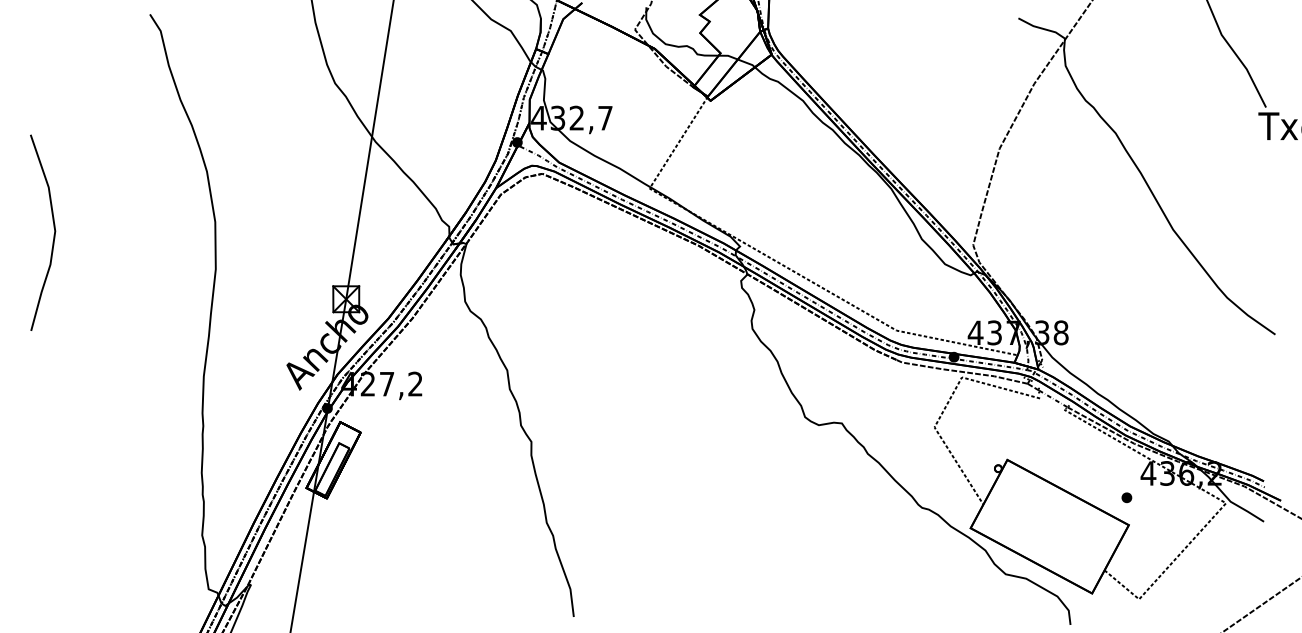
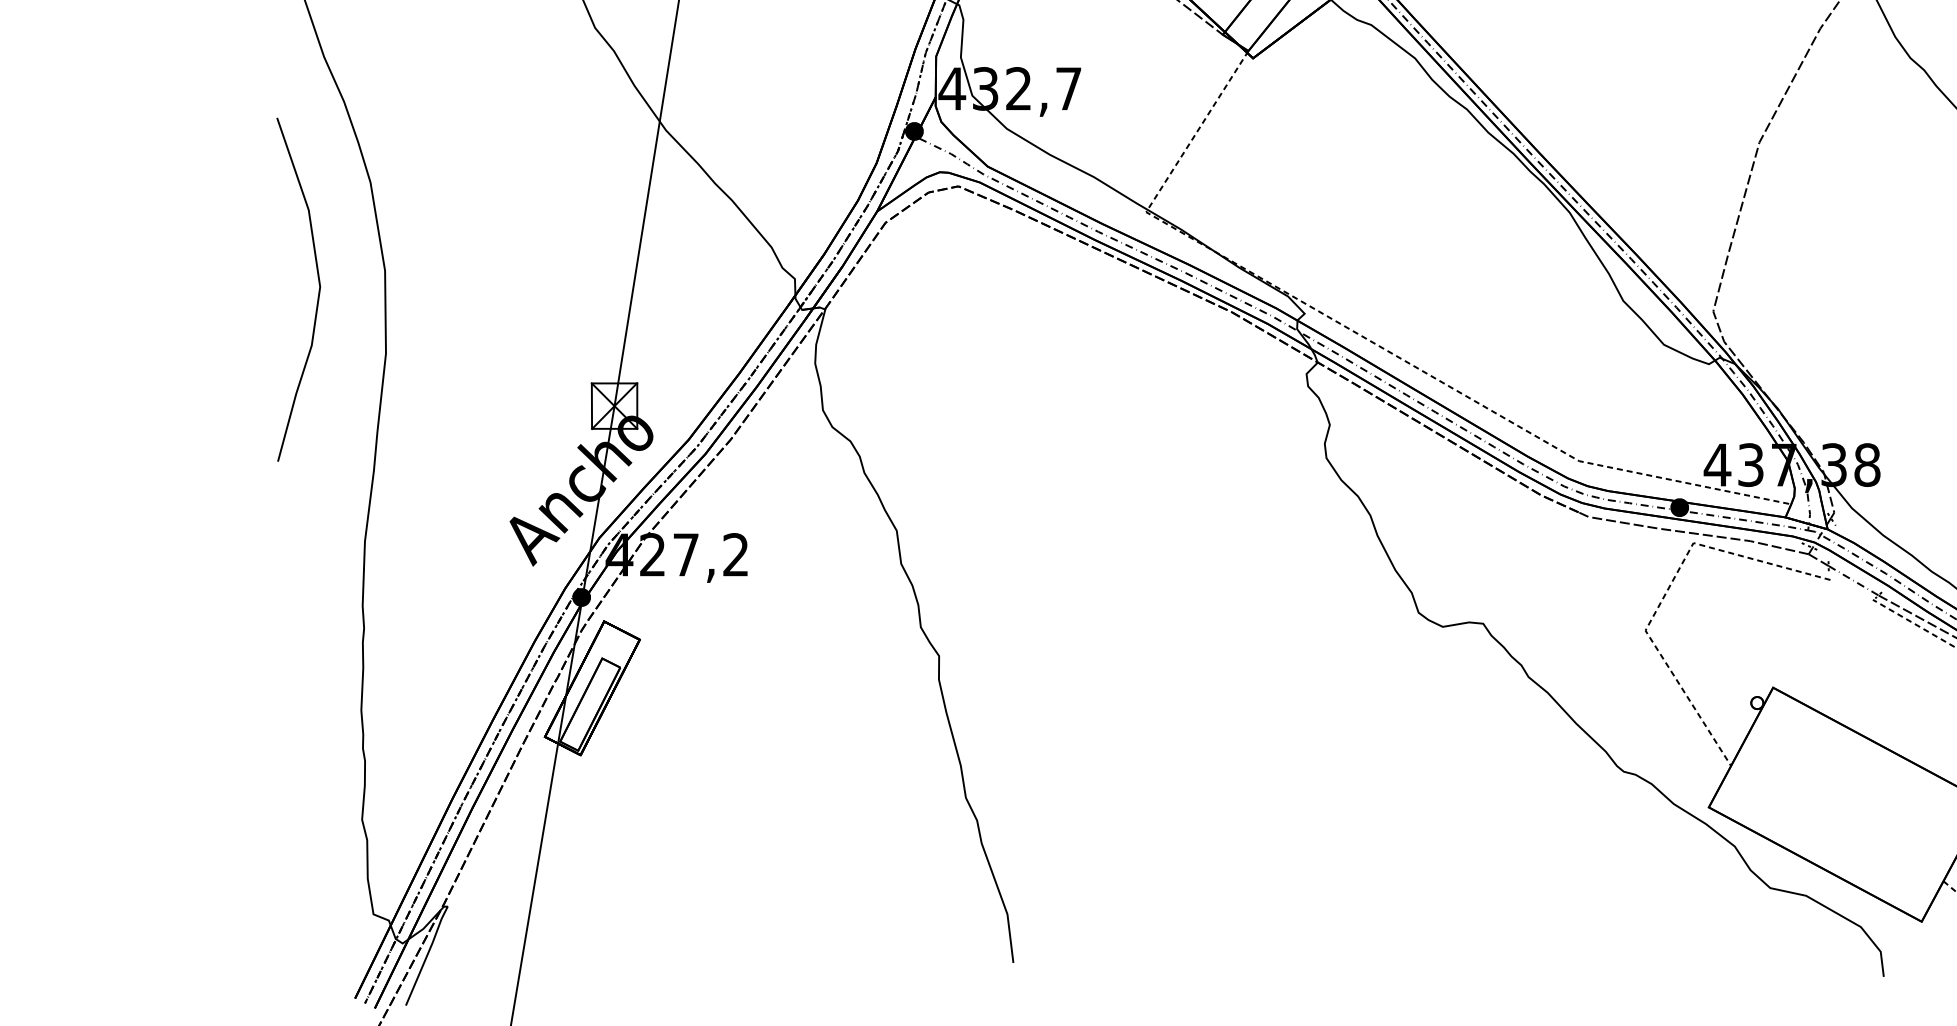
curve: (53, 234) -> (317, 292), moved

